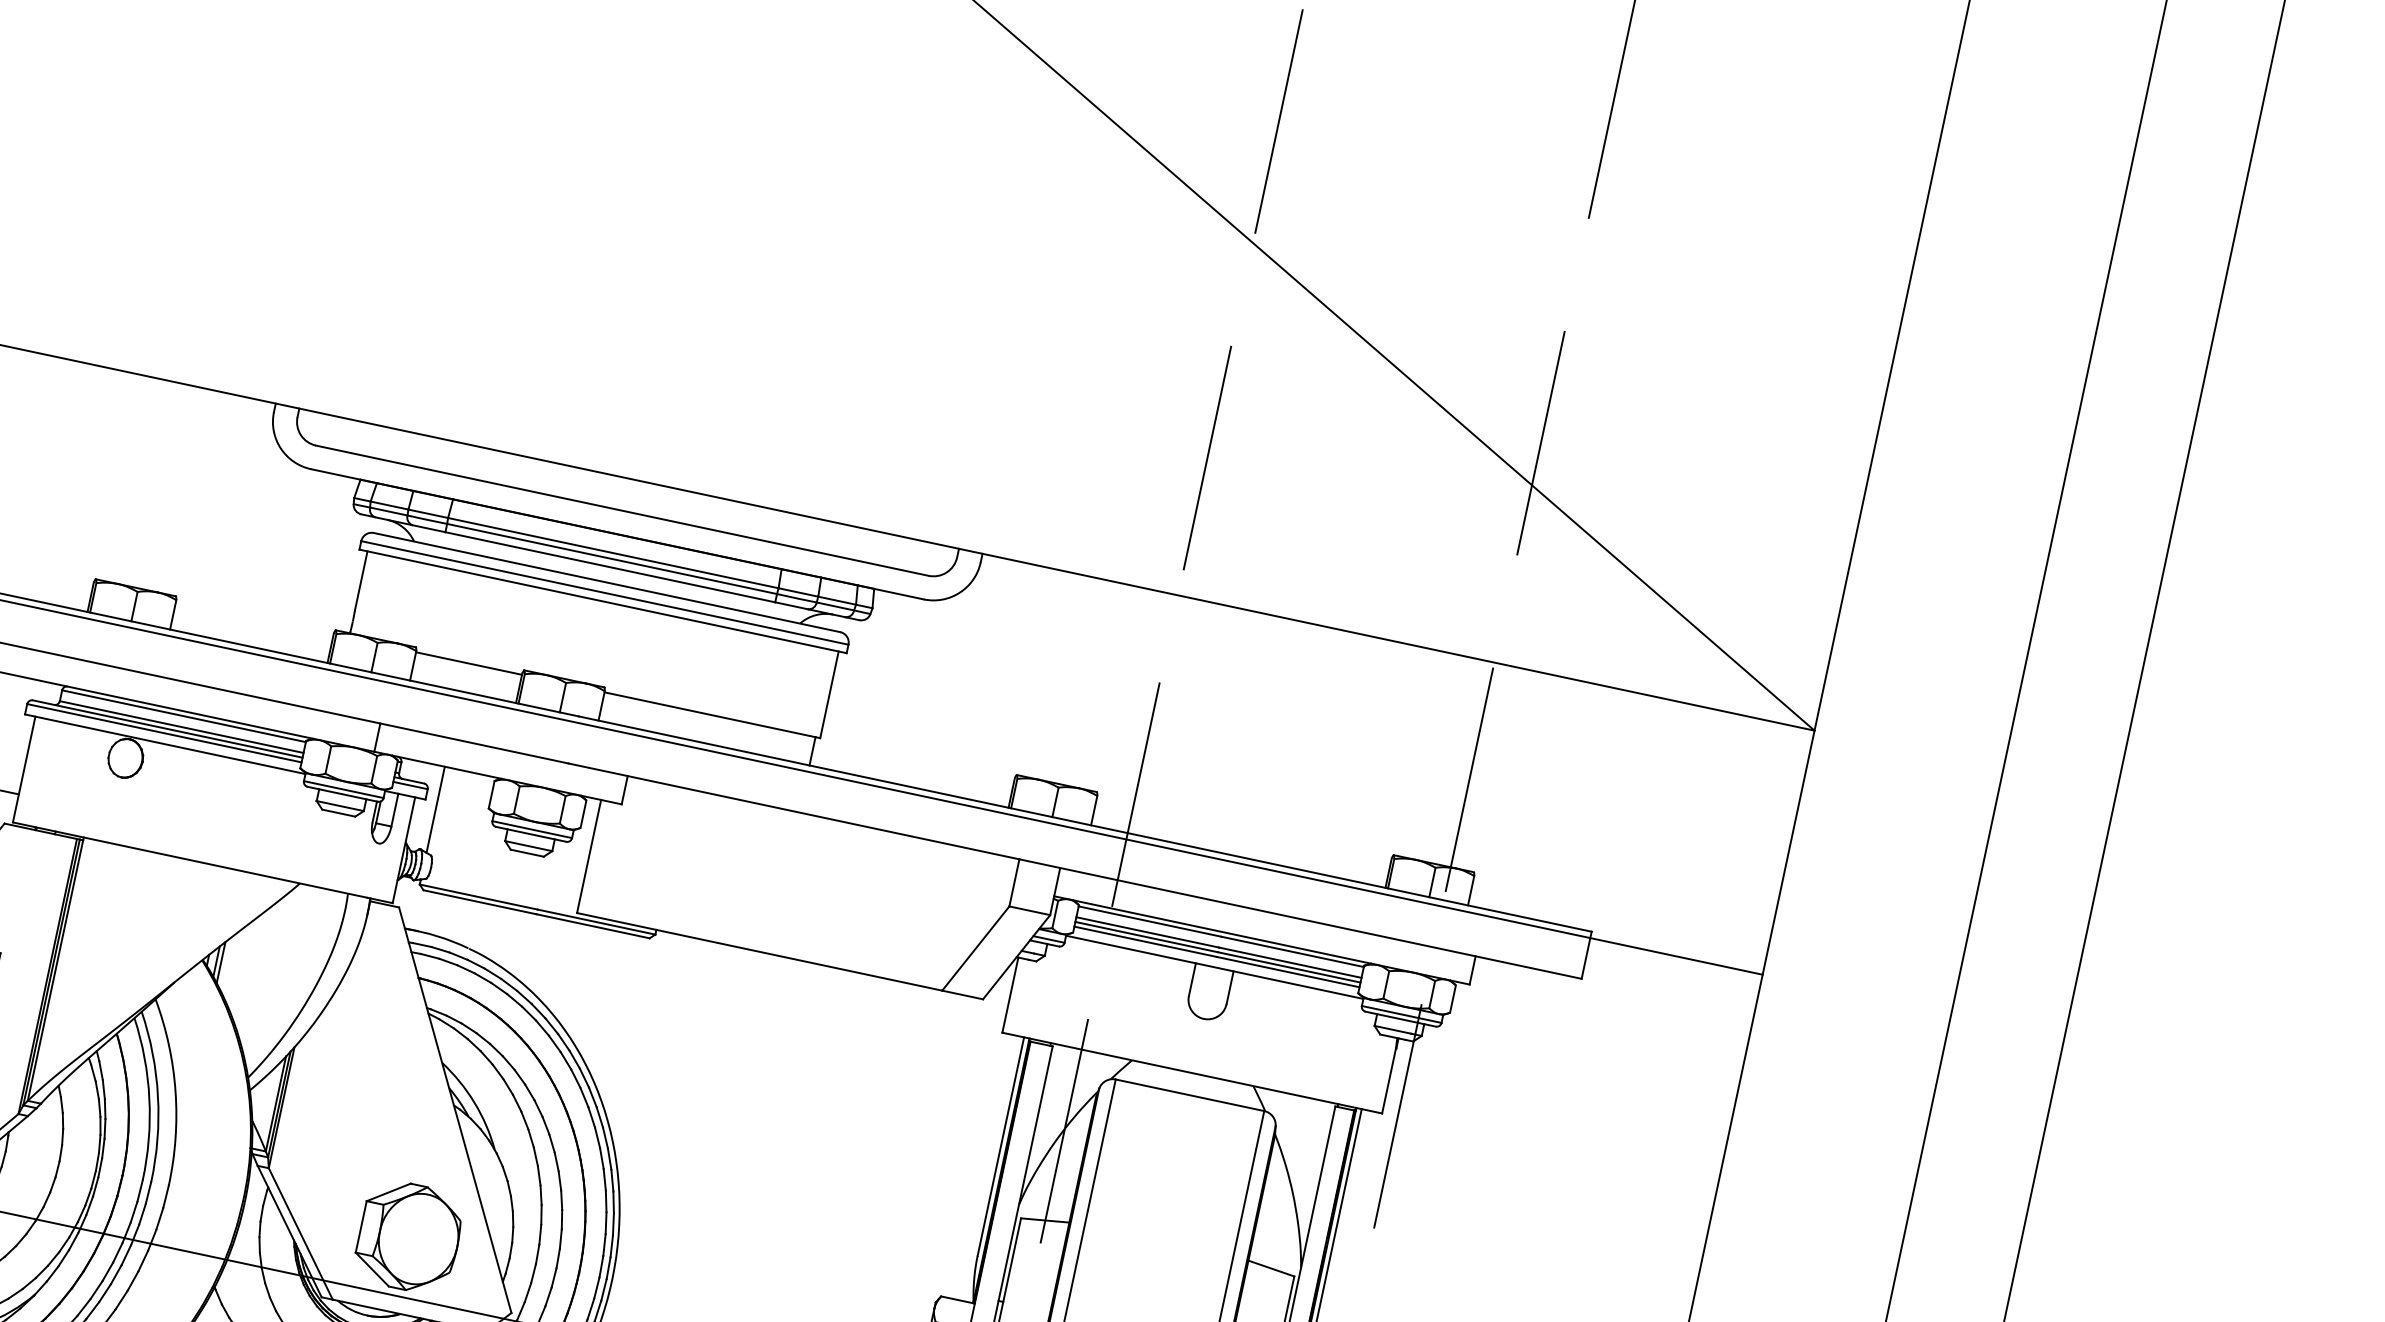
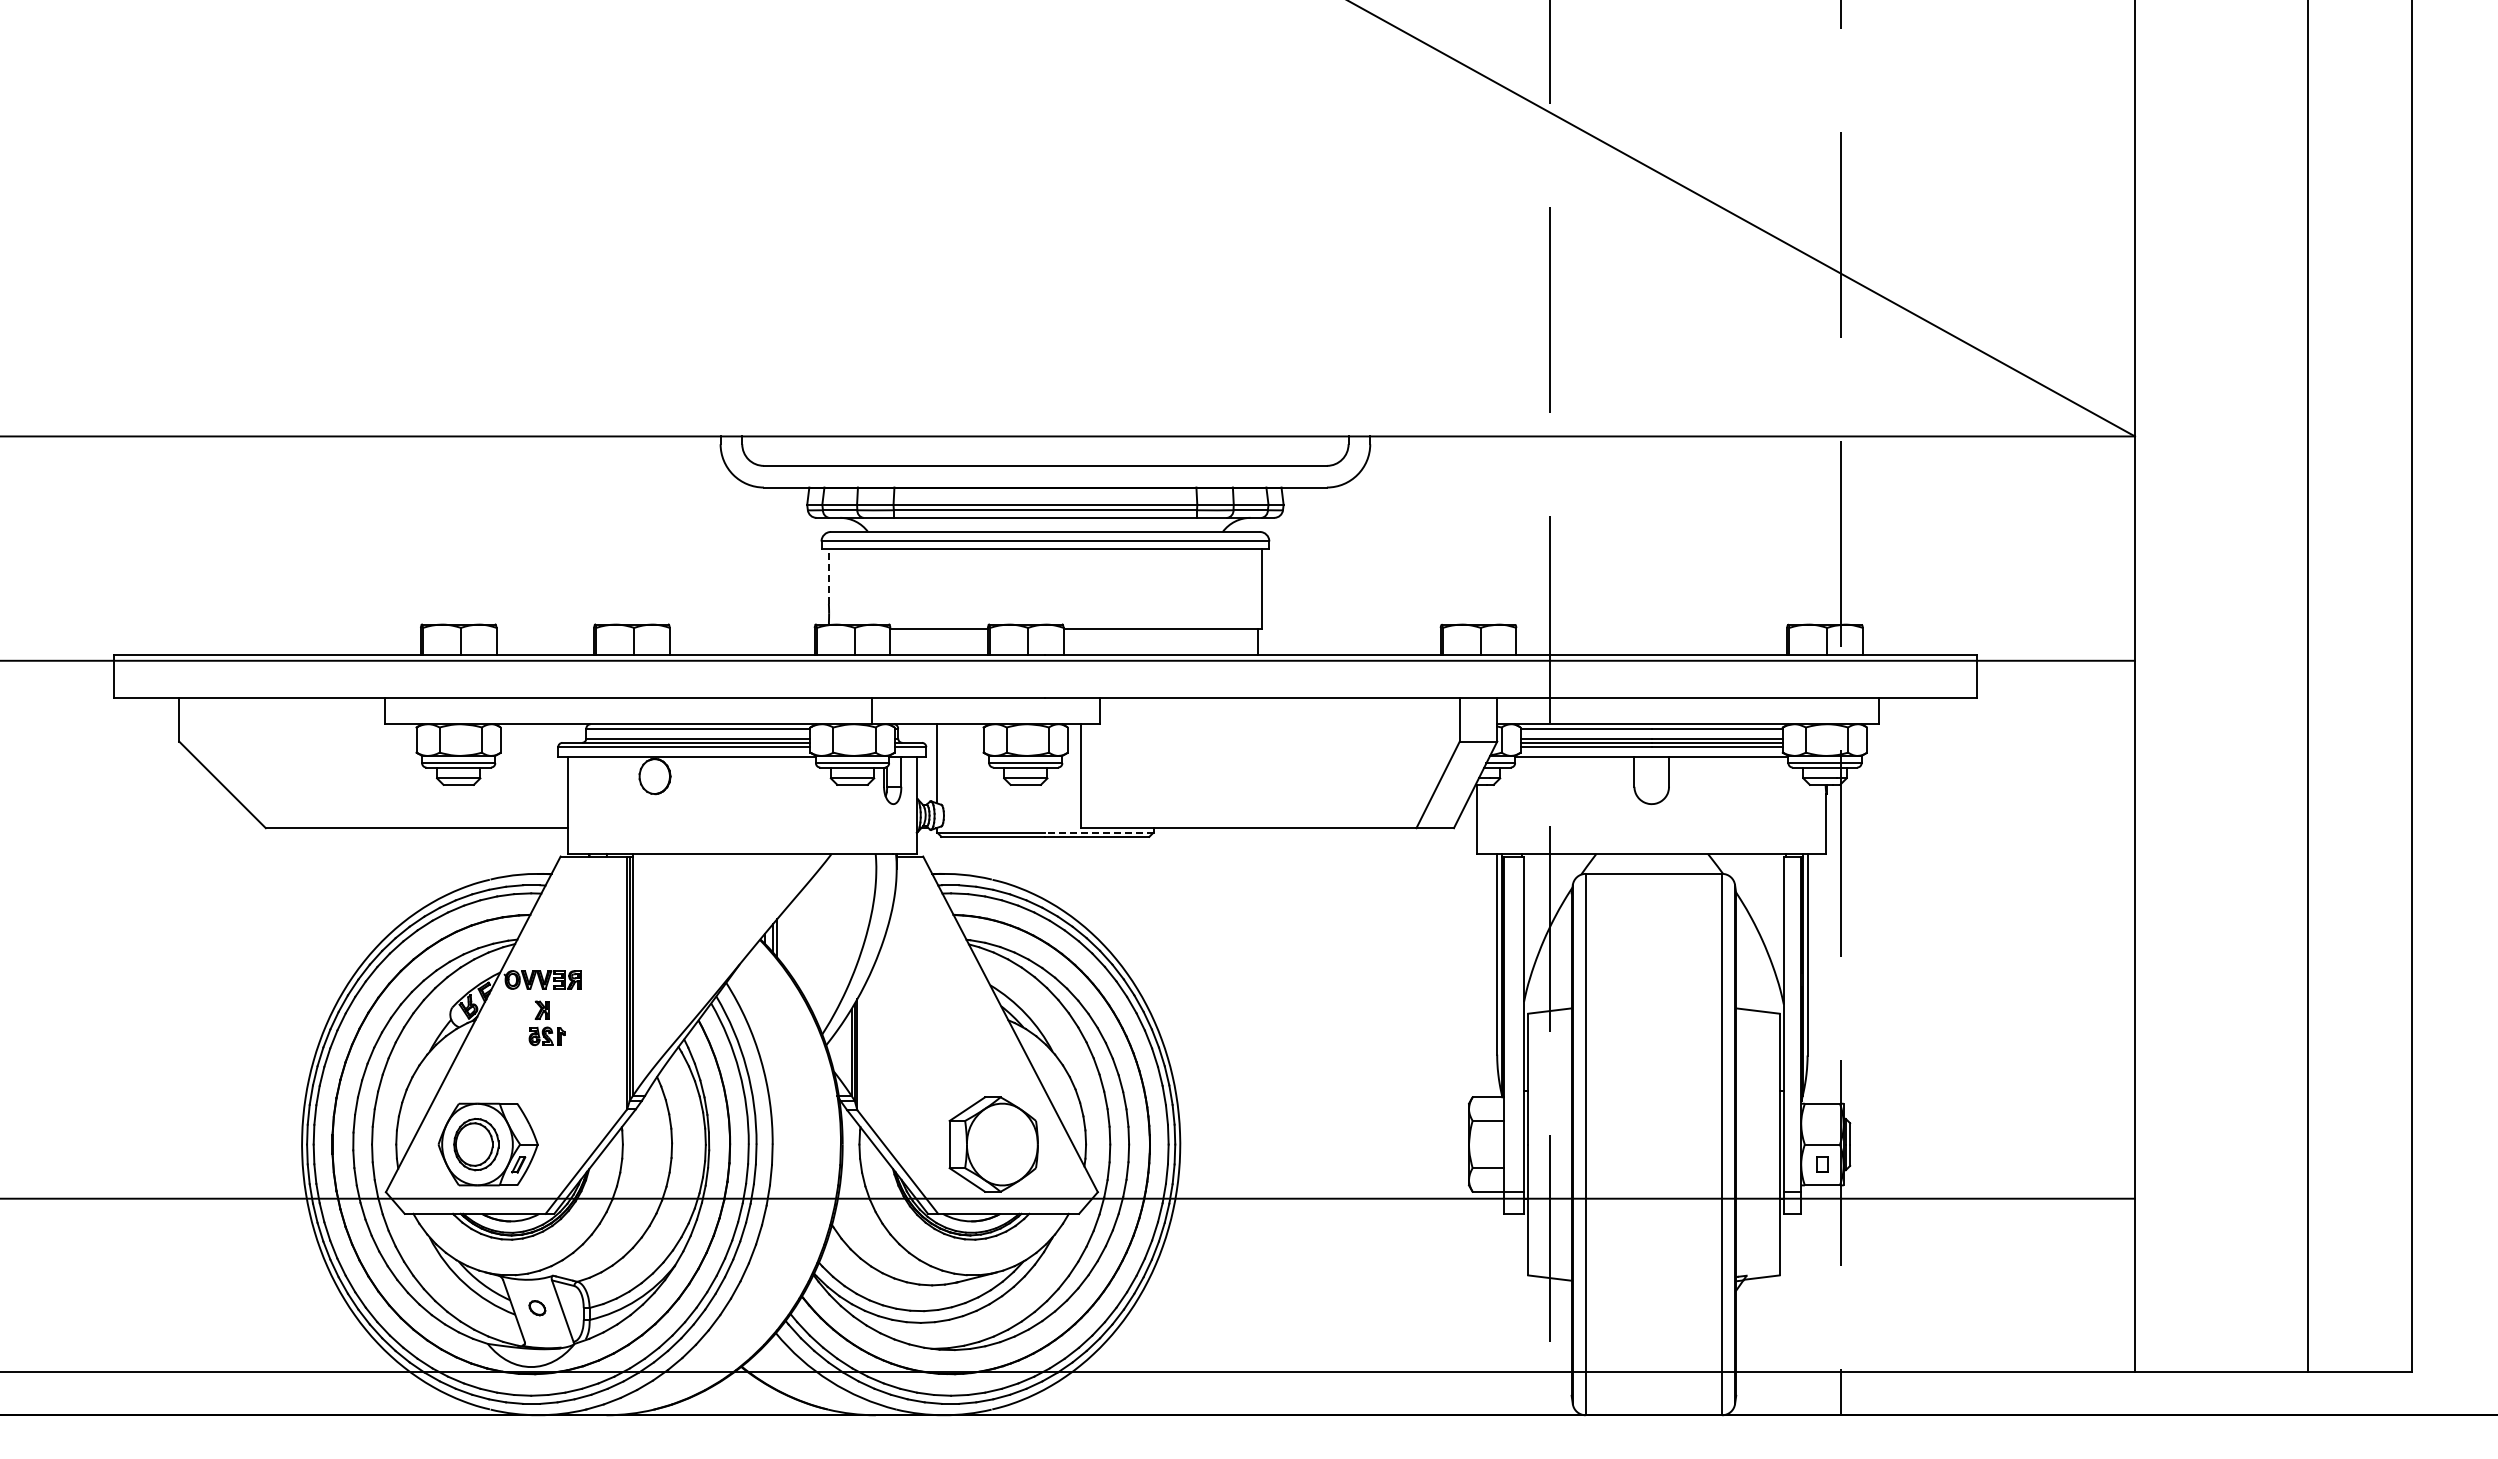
line: (360, 580) -> (828, 576), solid -> dashed
line: (596, 922) -> (1099, 832), solid -> dashed

